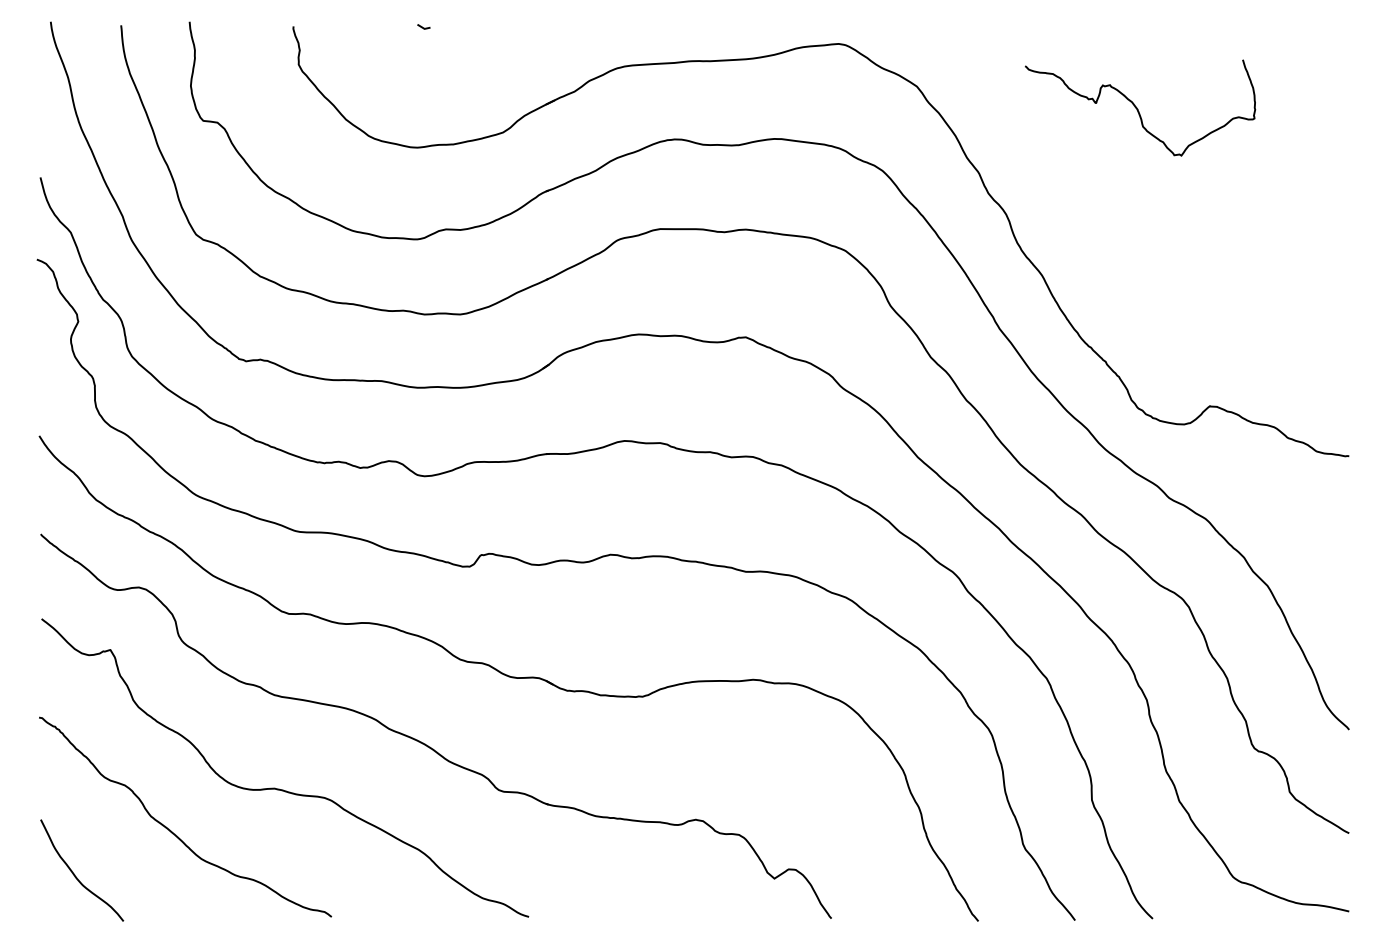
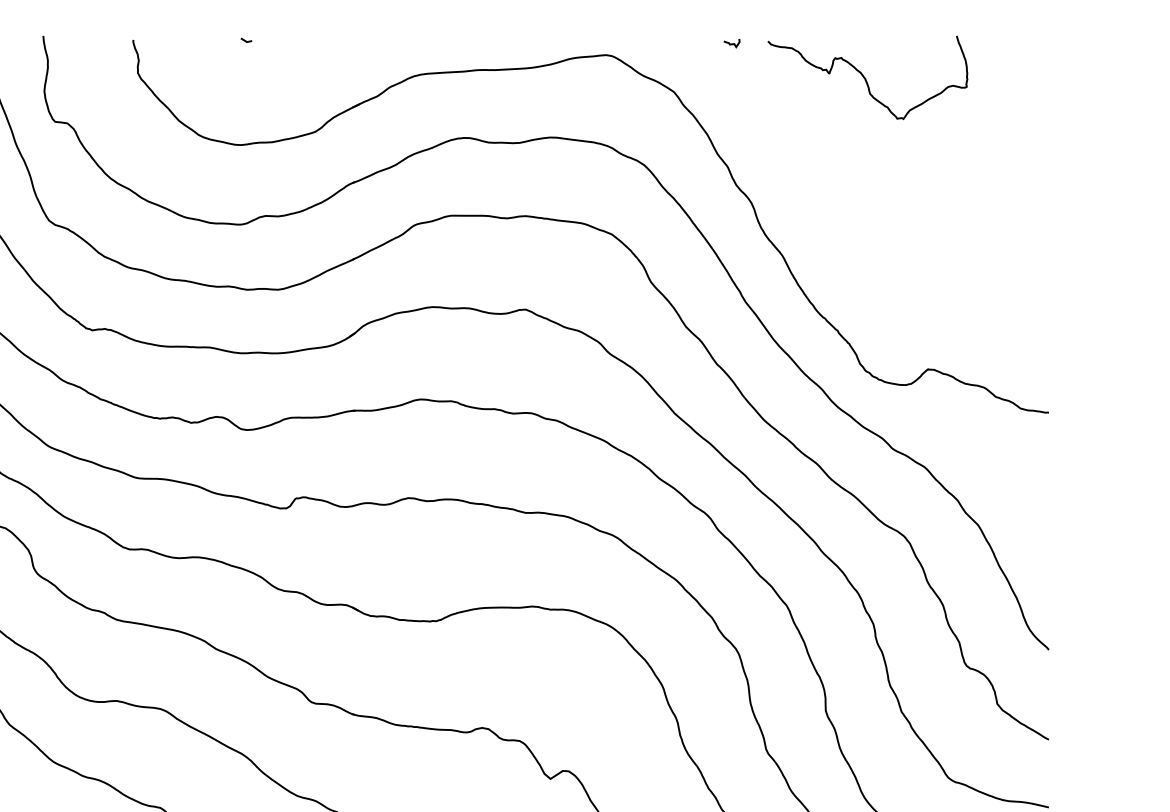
curve: (983, 30) -> (731, 43), added
curve: (1138, 109) -> (866, 79), moved

